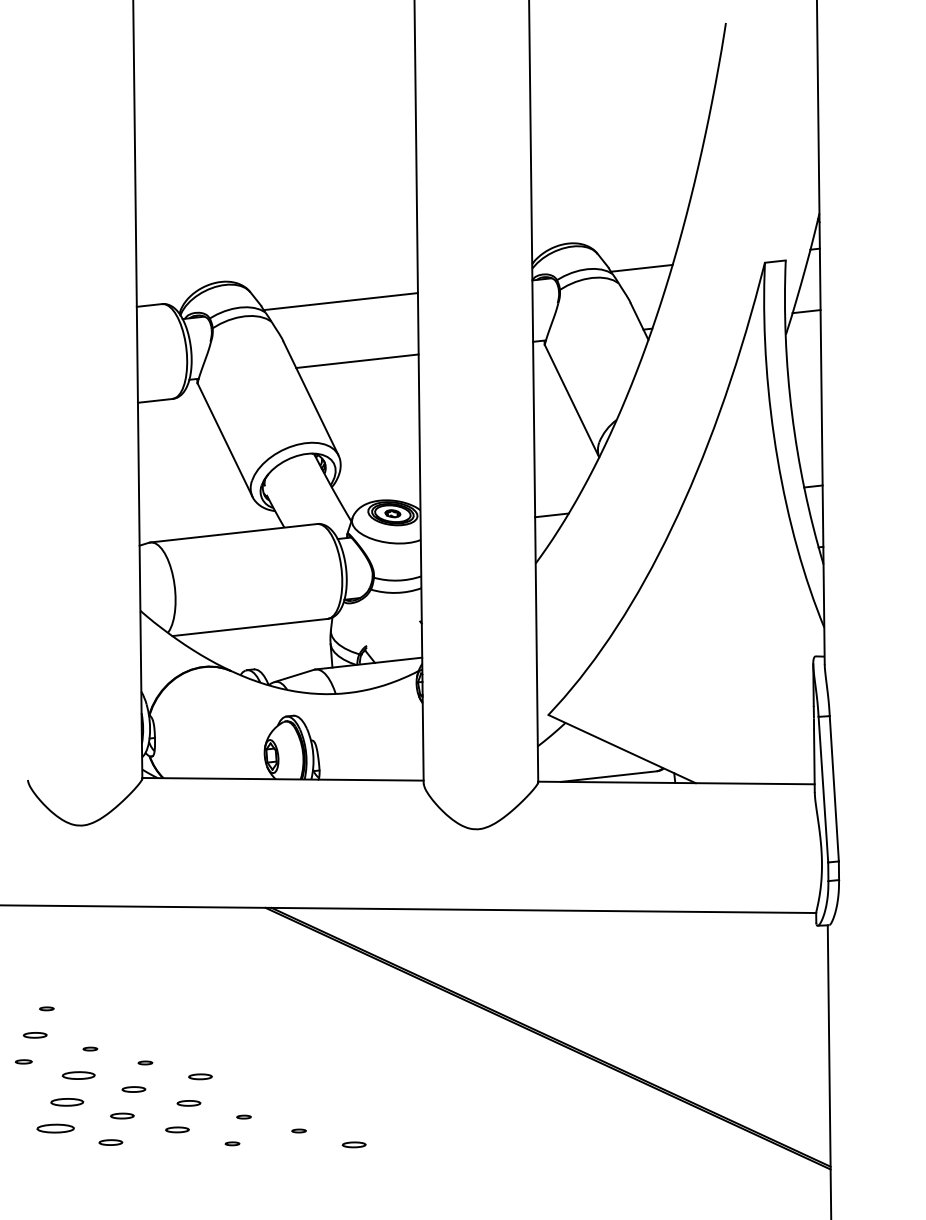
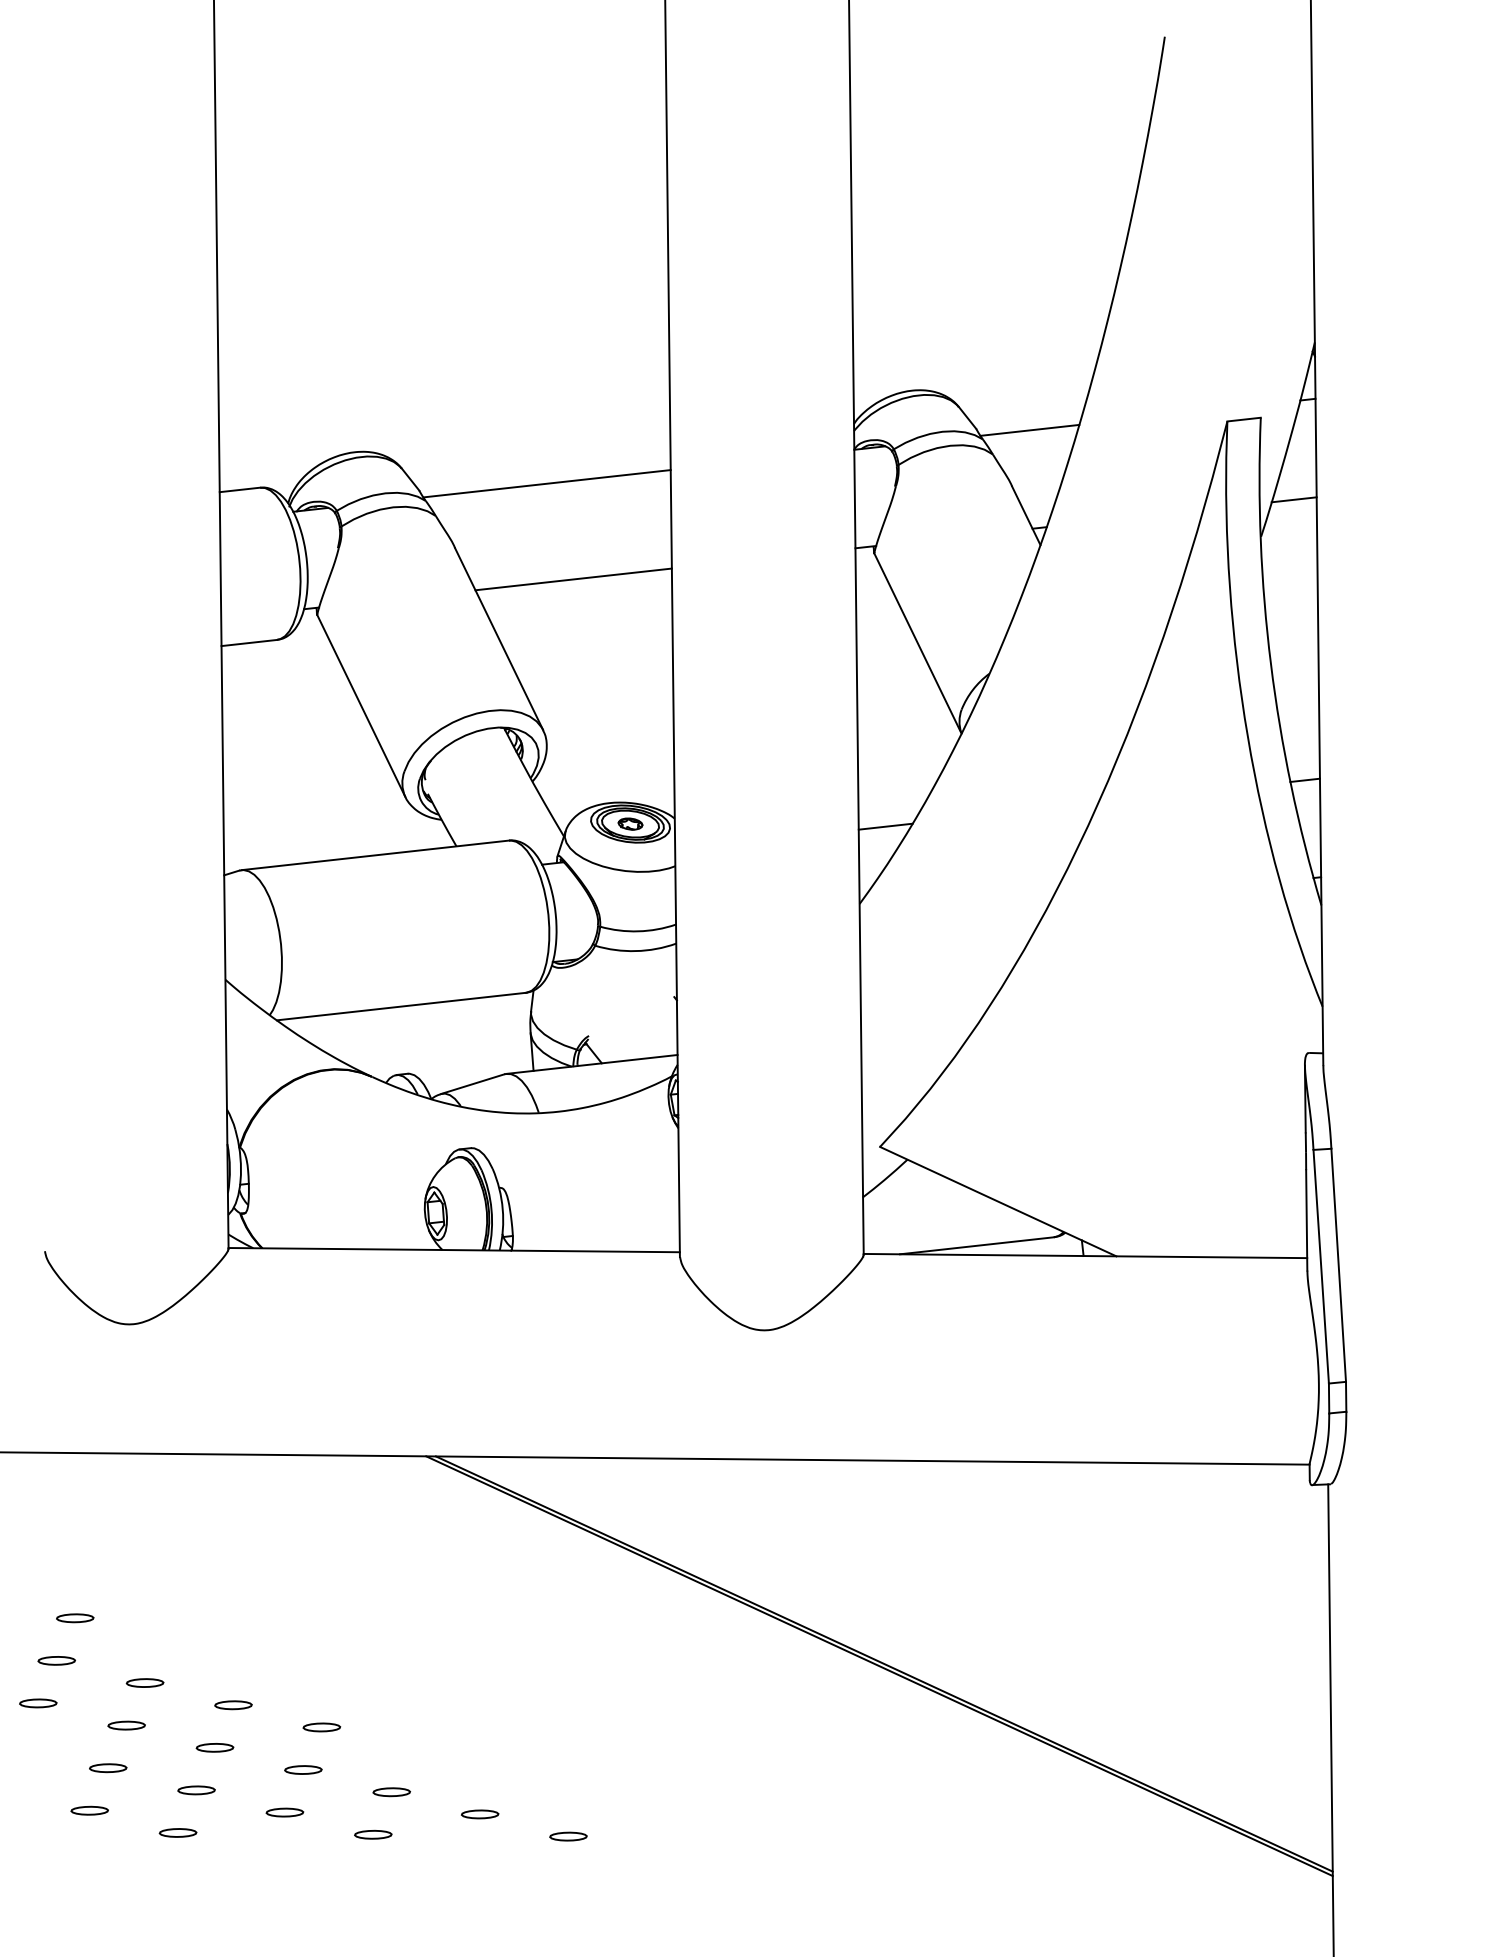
part: (46, 1008) -> (74, 1617), size x1.67
part: (90, 1048) -> (145, 1681), size x1.67
part: (23, 1061) -> (37, 1702), size x1.43
part: (145, 1062) -> (233, 1704), size x1.67
part: (78, 1075) -> (126, 1725), size x0.71
part: (67, 1101) -> (108, 1767), size x0.71
part: (243, 1116) -> (390, 1791), size x1.67
part: (55, 1128) -> (89, 1810), size x0.62
part: (298, 1130) -> (479, 1813), size x1.67
part: (232, 1143) -> (373, 1834), size x1.67

